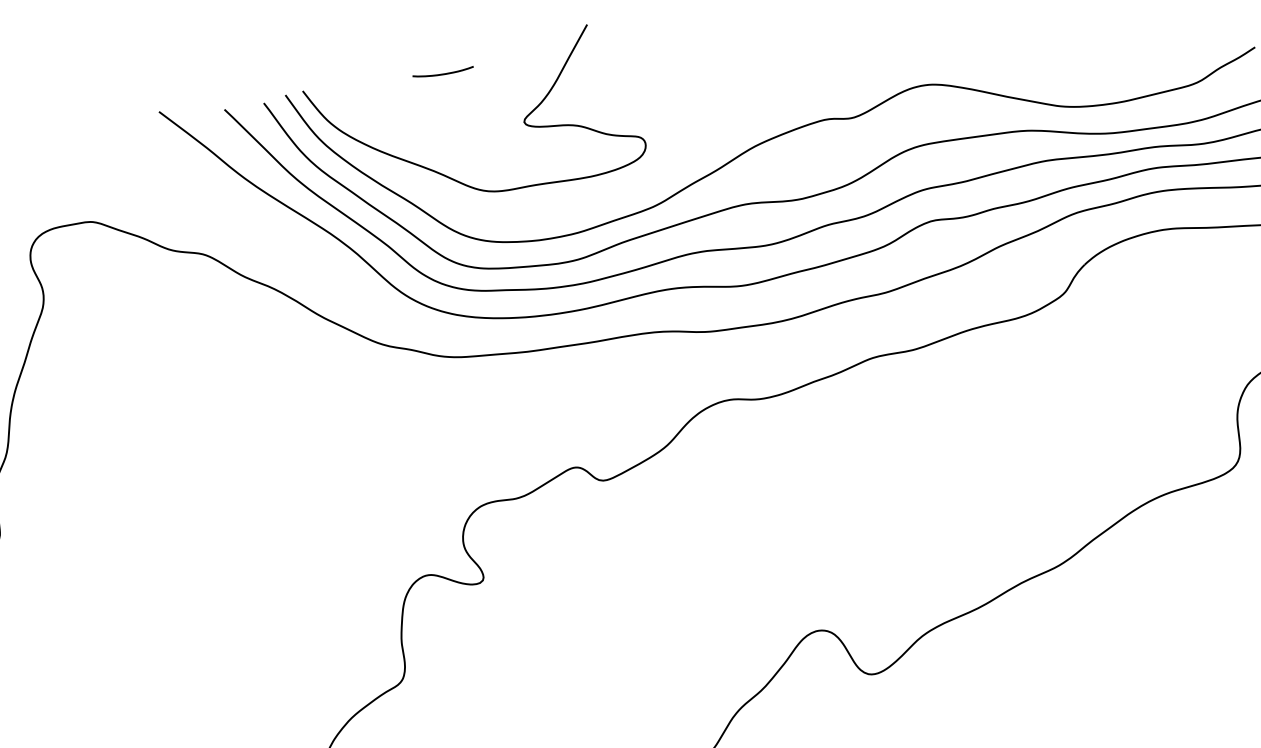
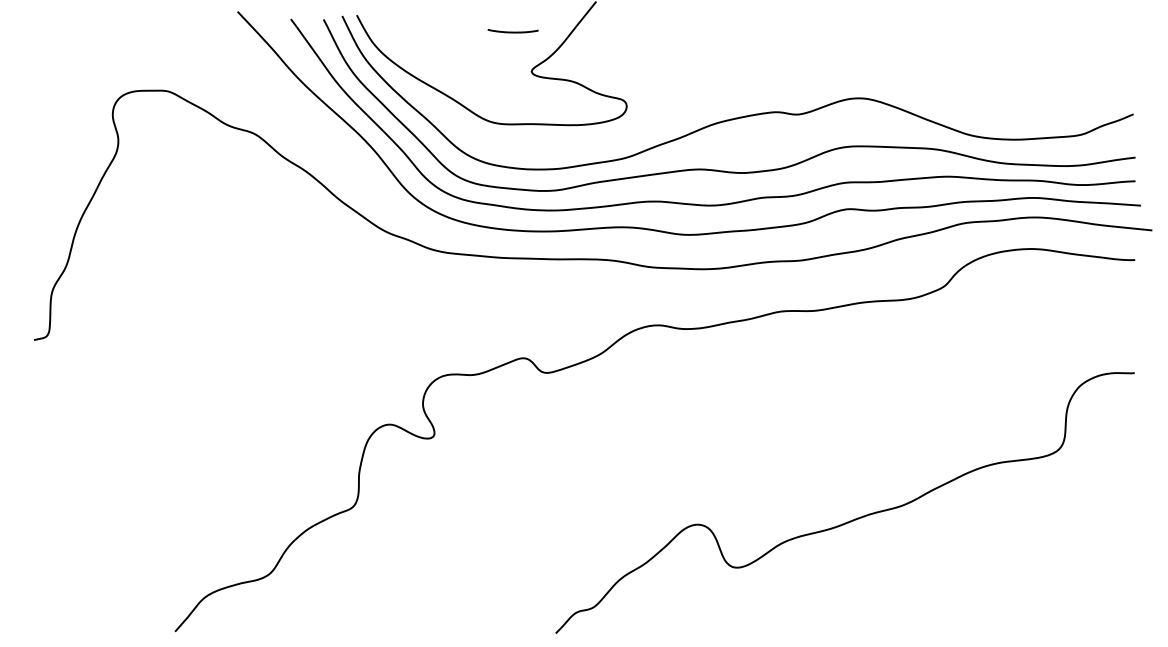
curve: (442, 73) -> (512, 31), moved

